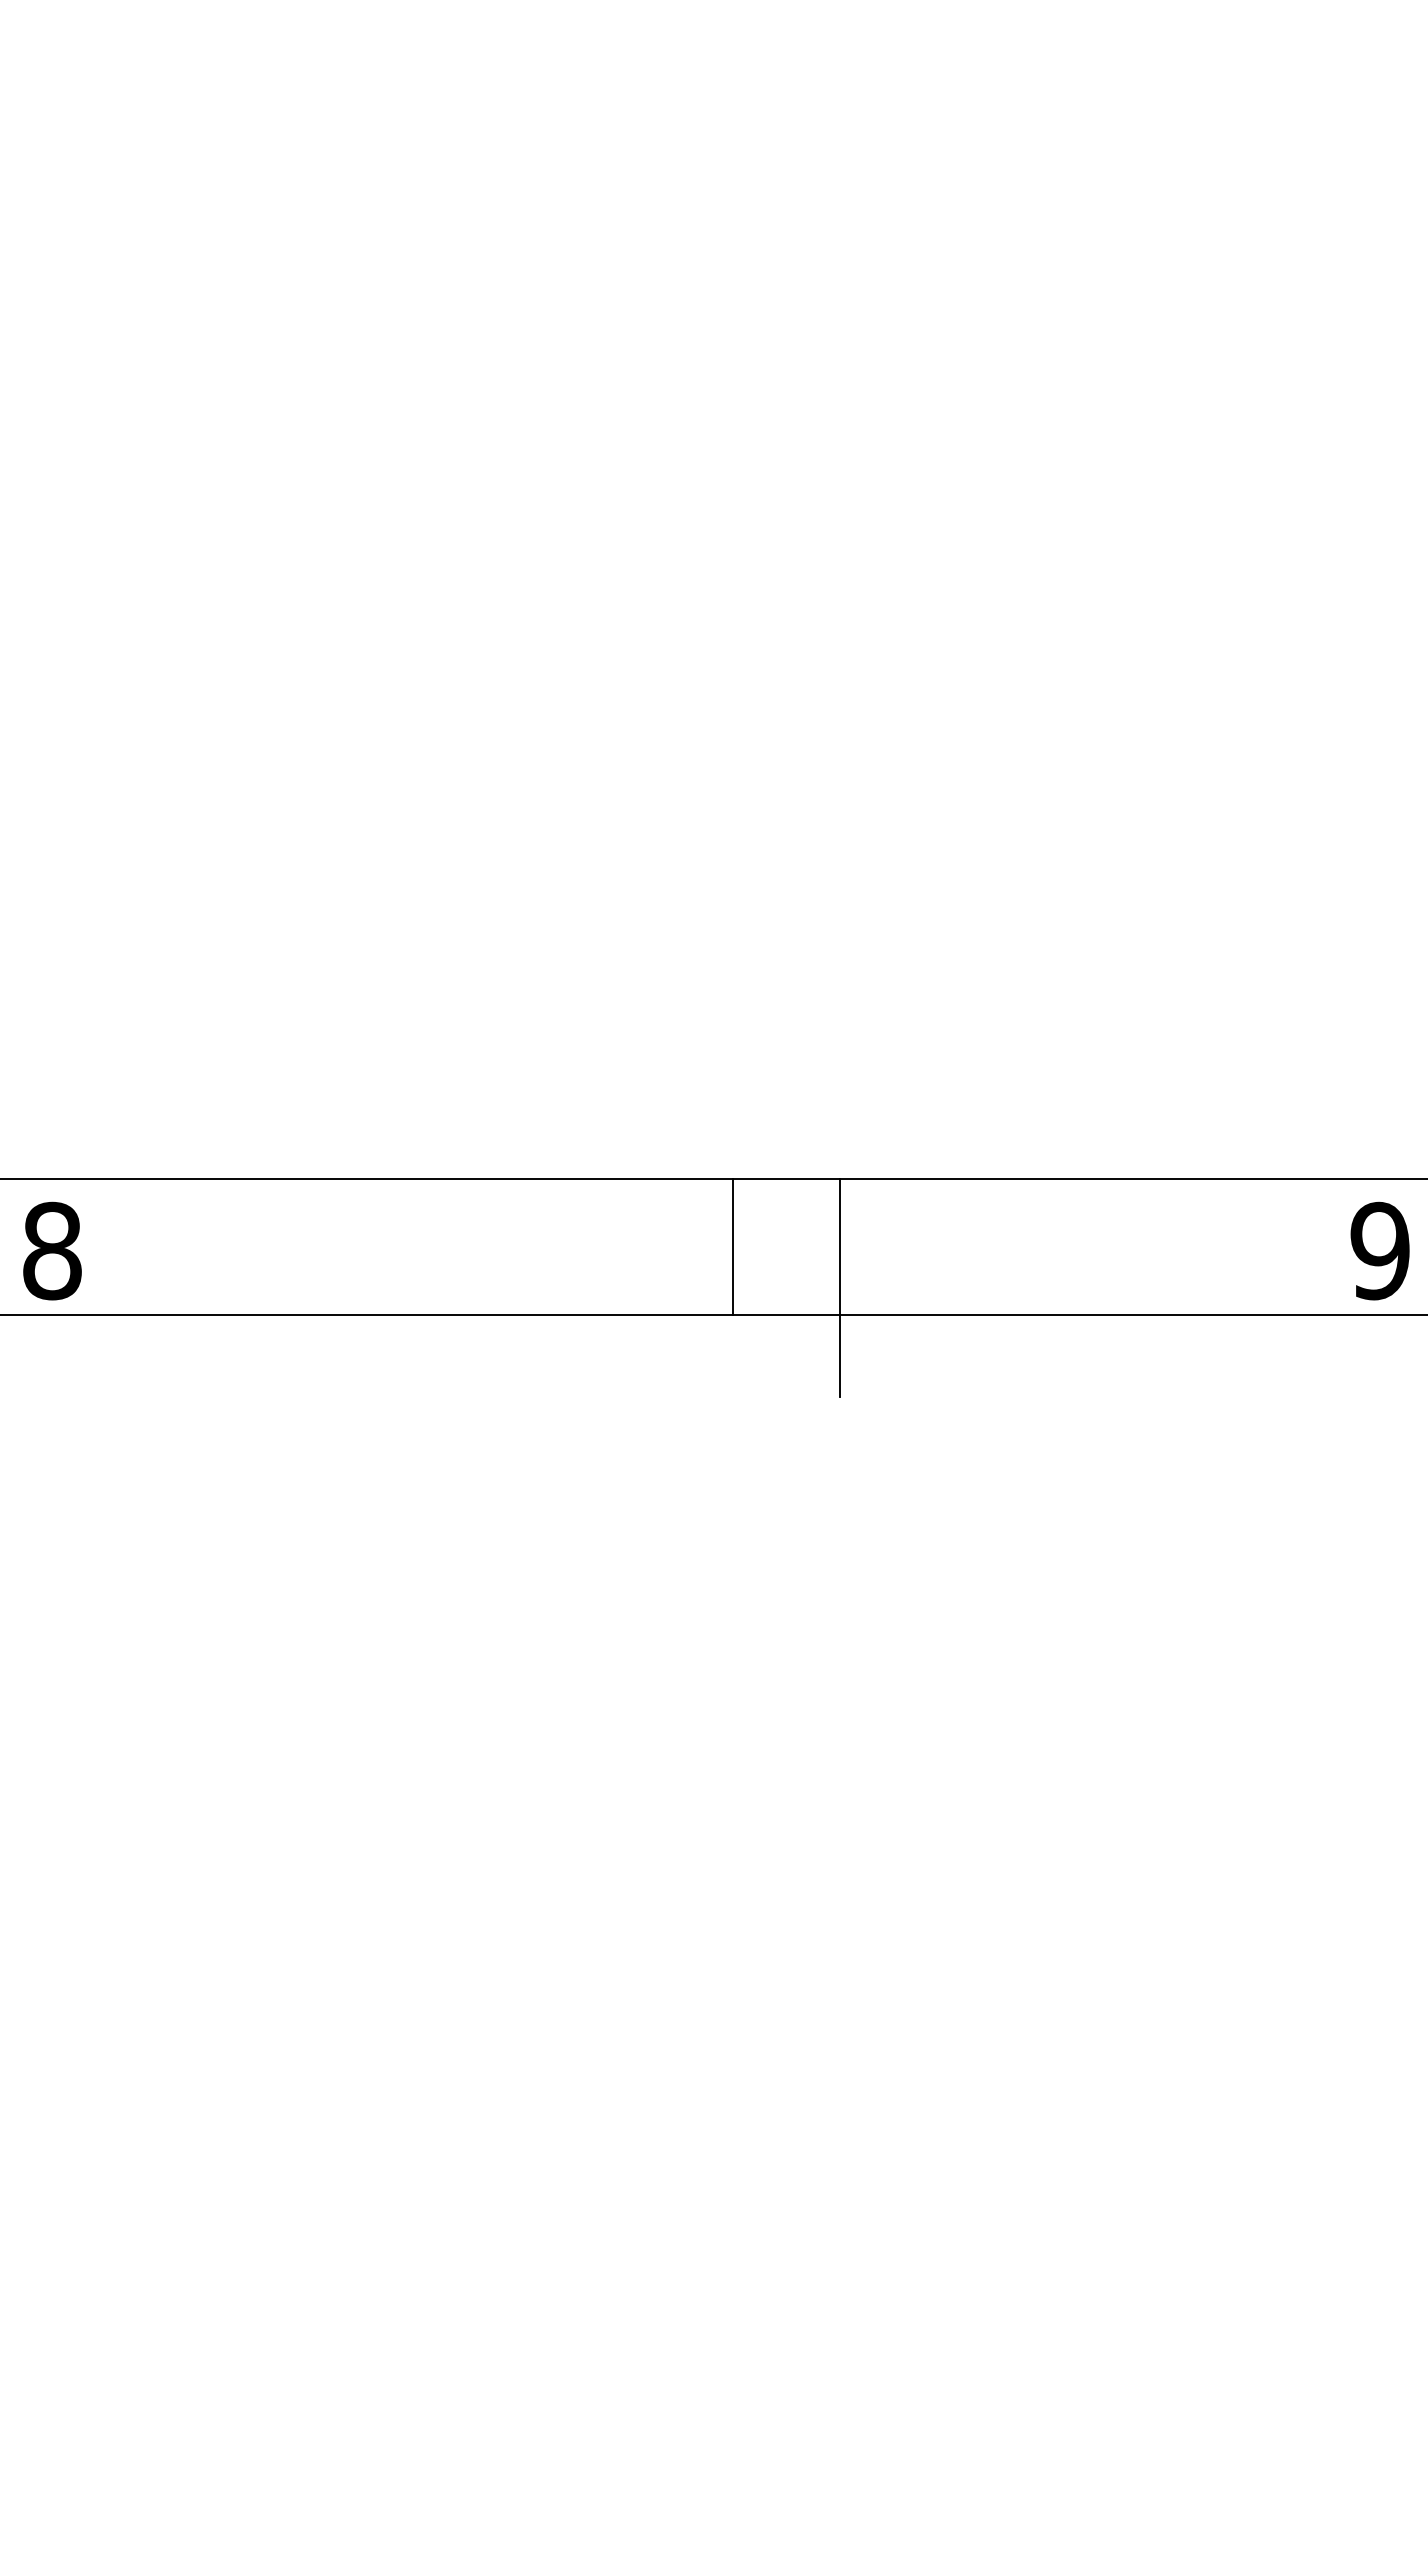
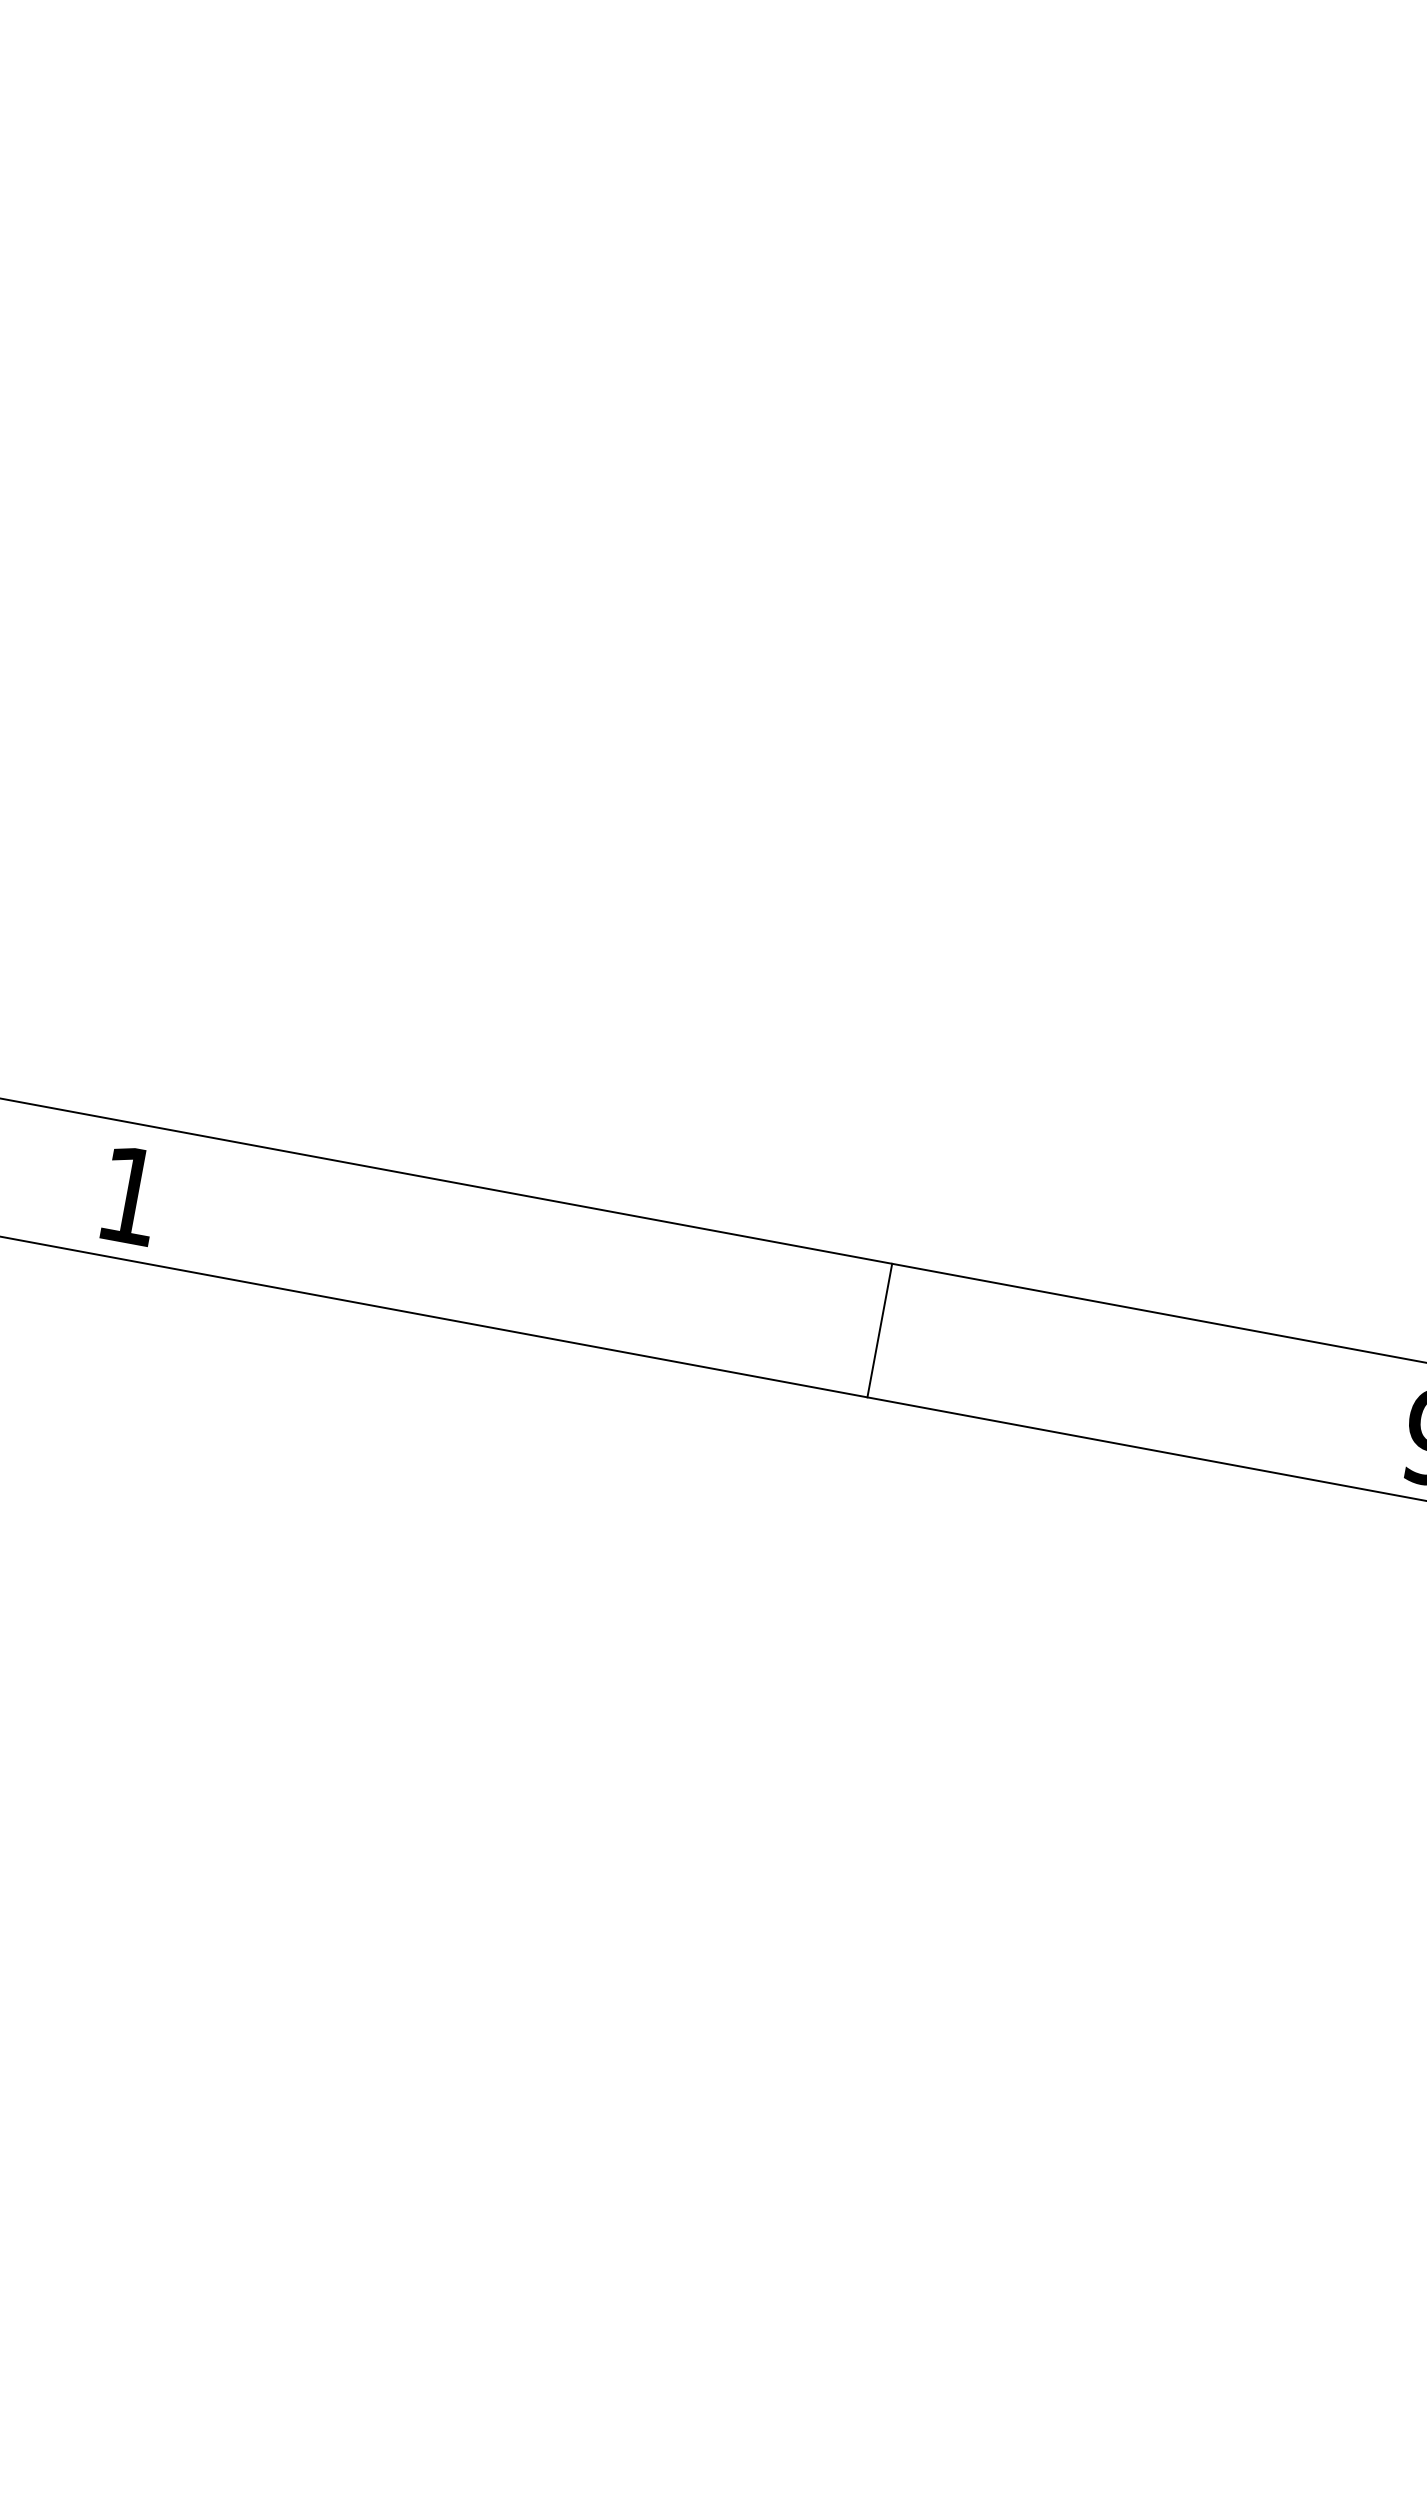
line: (733, 1247) -> (880, 1330), moved
text: (52, 1250) -> (130, 1195), 8 -> 1
line: (840, 1287) -> (898, 1374), removed

